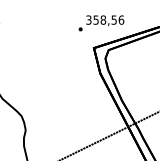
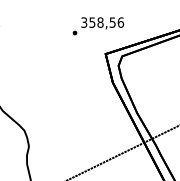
text: (101, 23) -> (98, 26), moved

